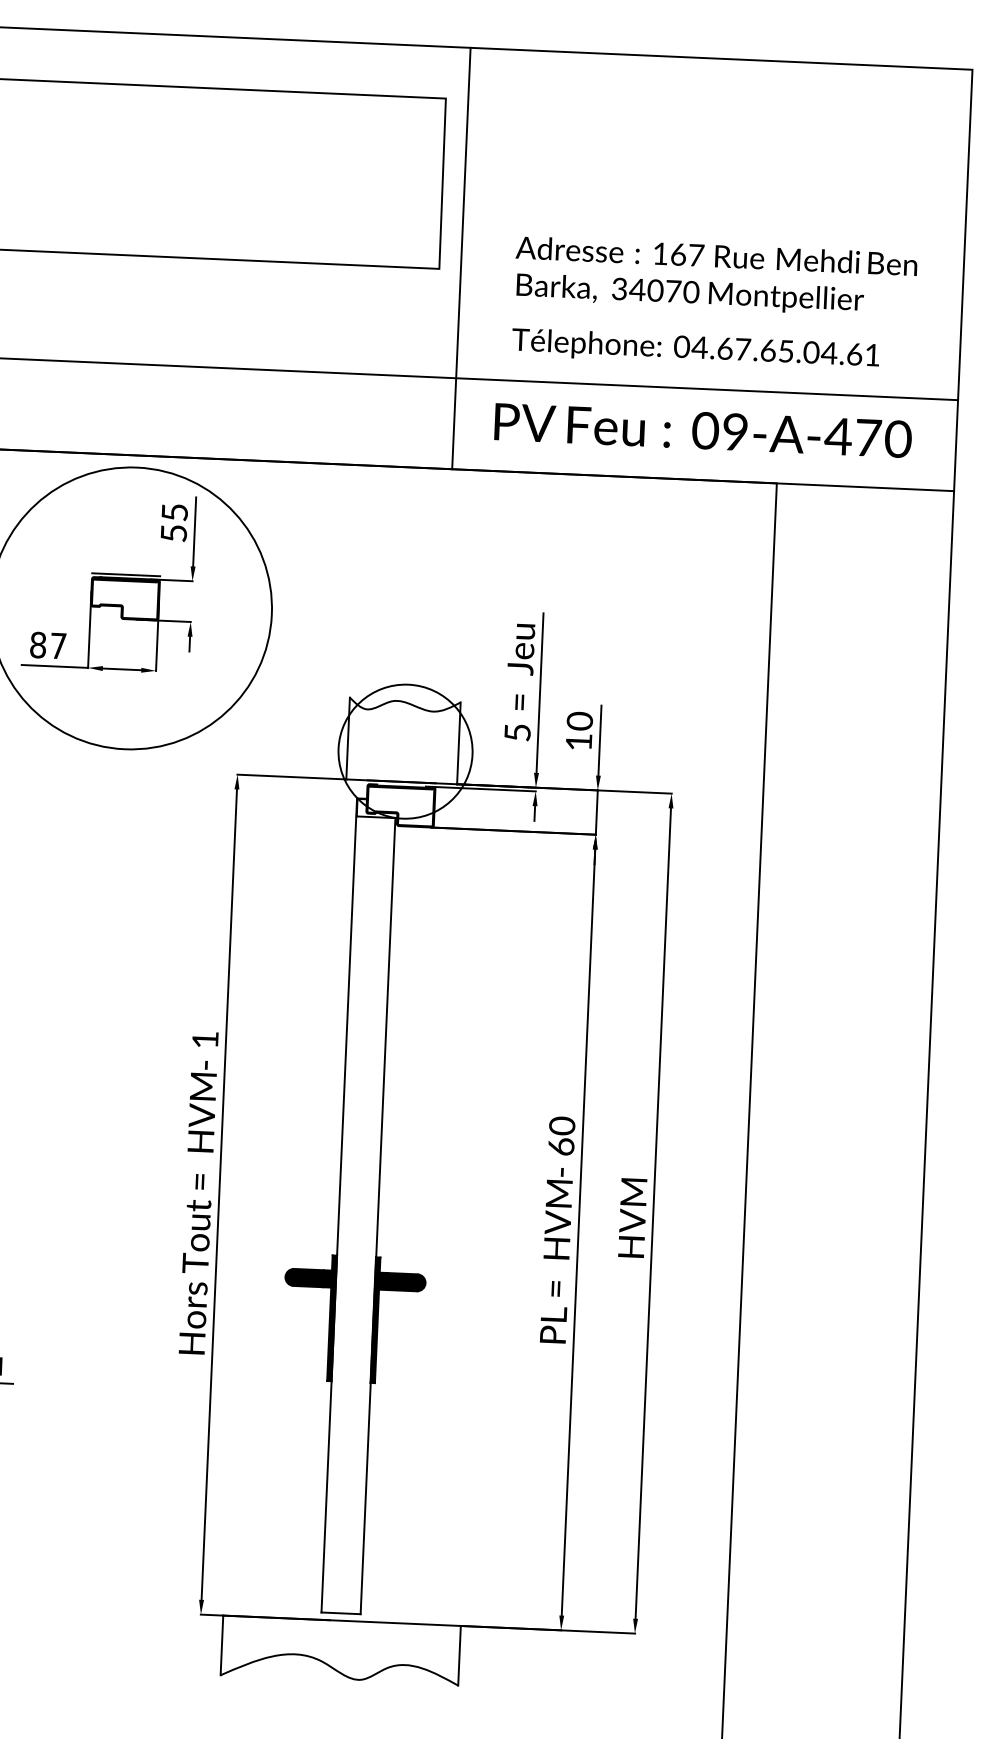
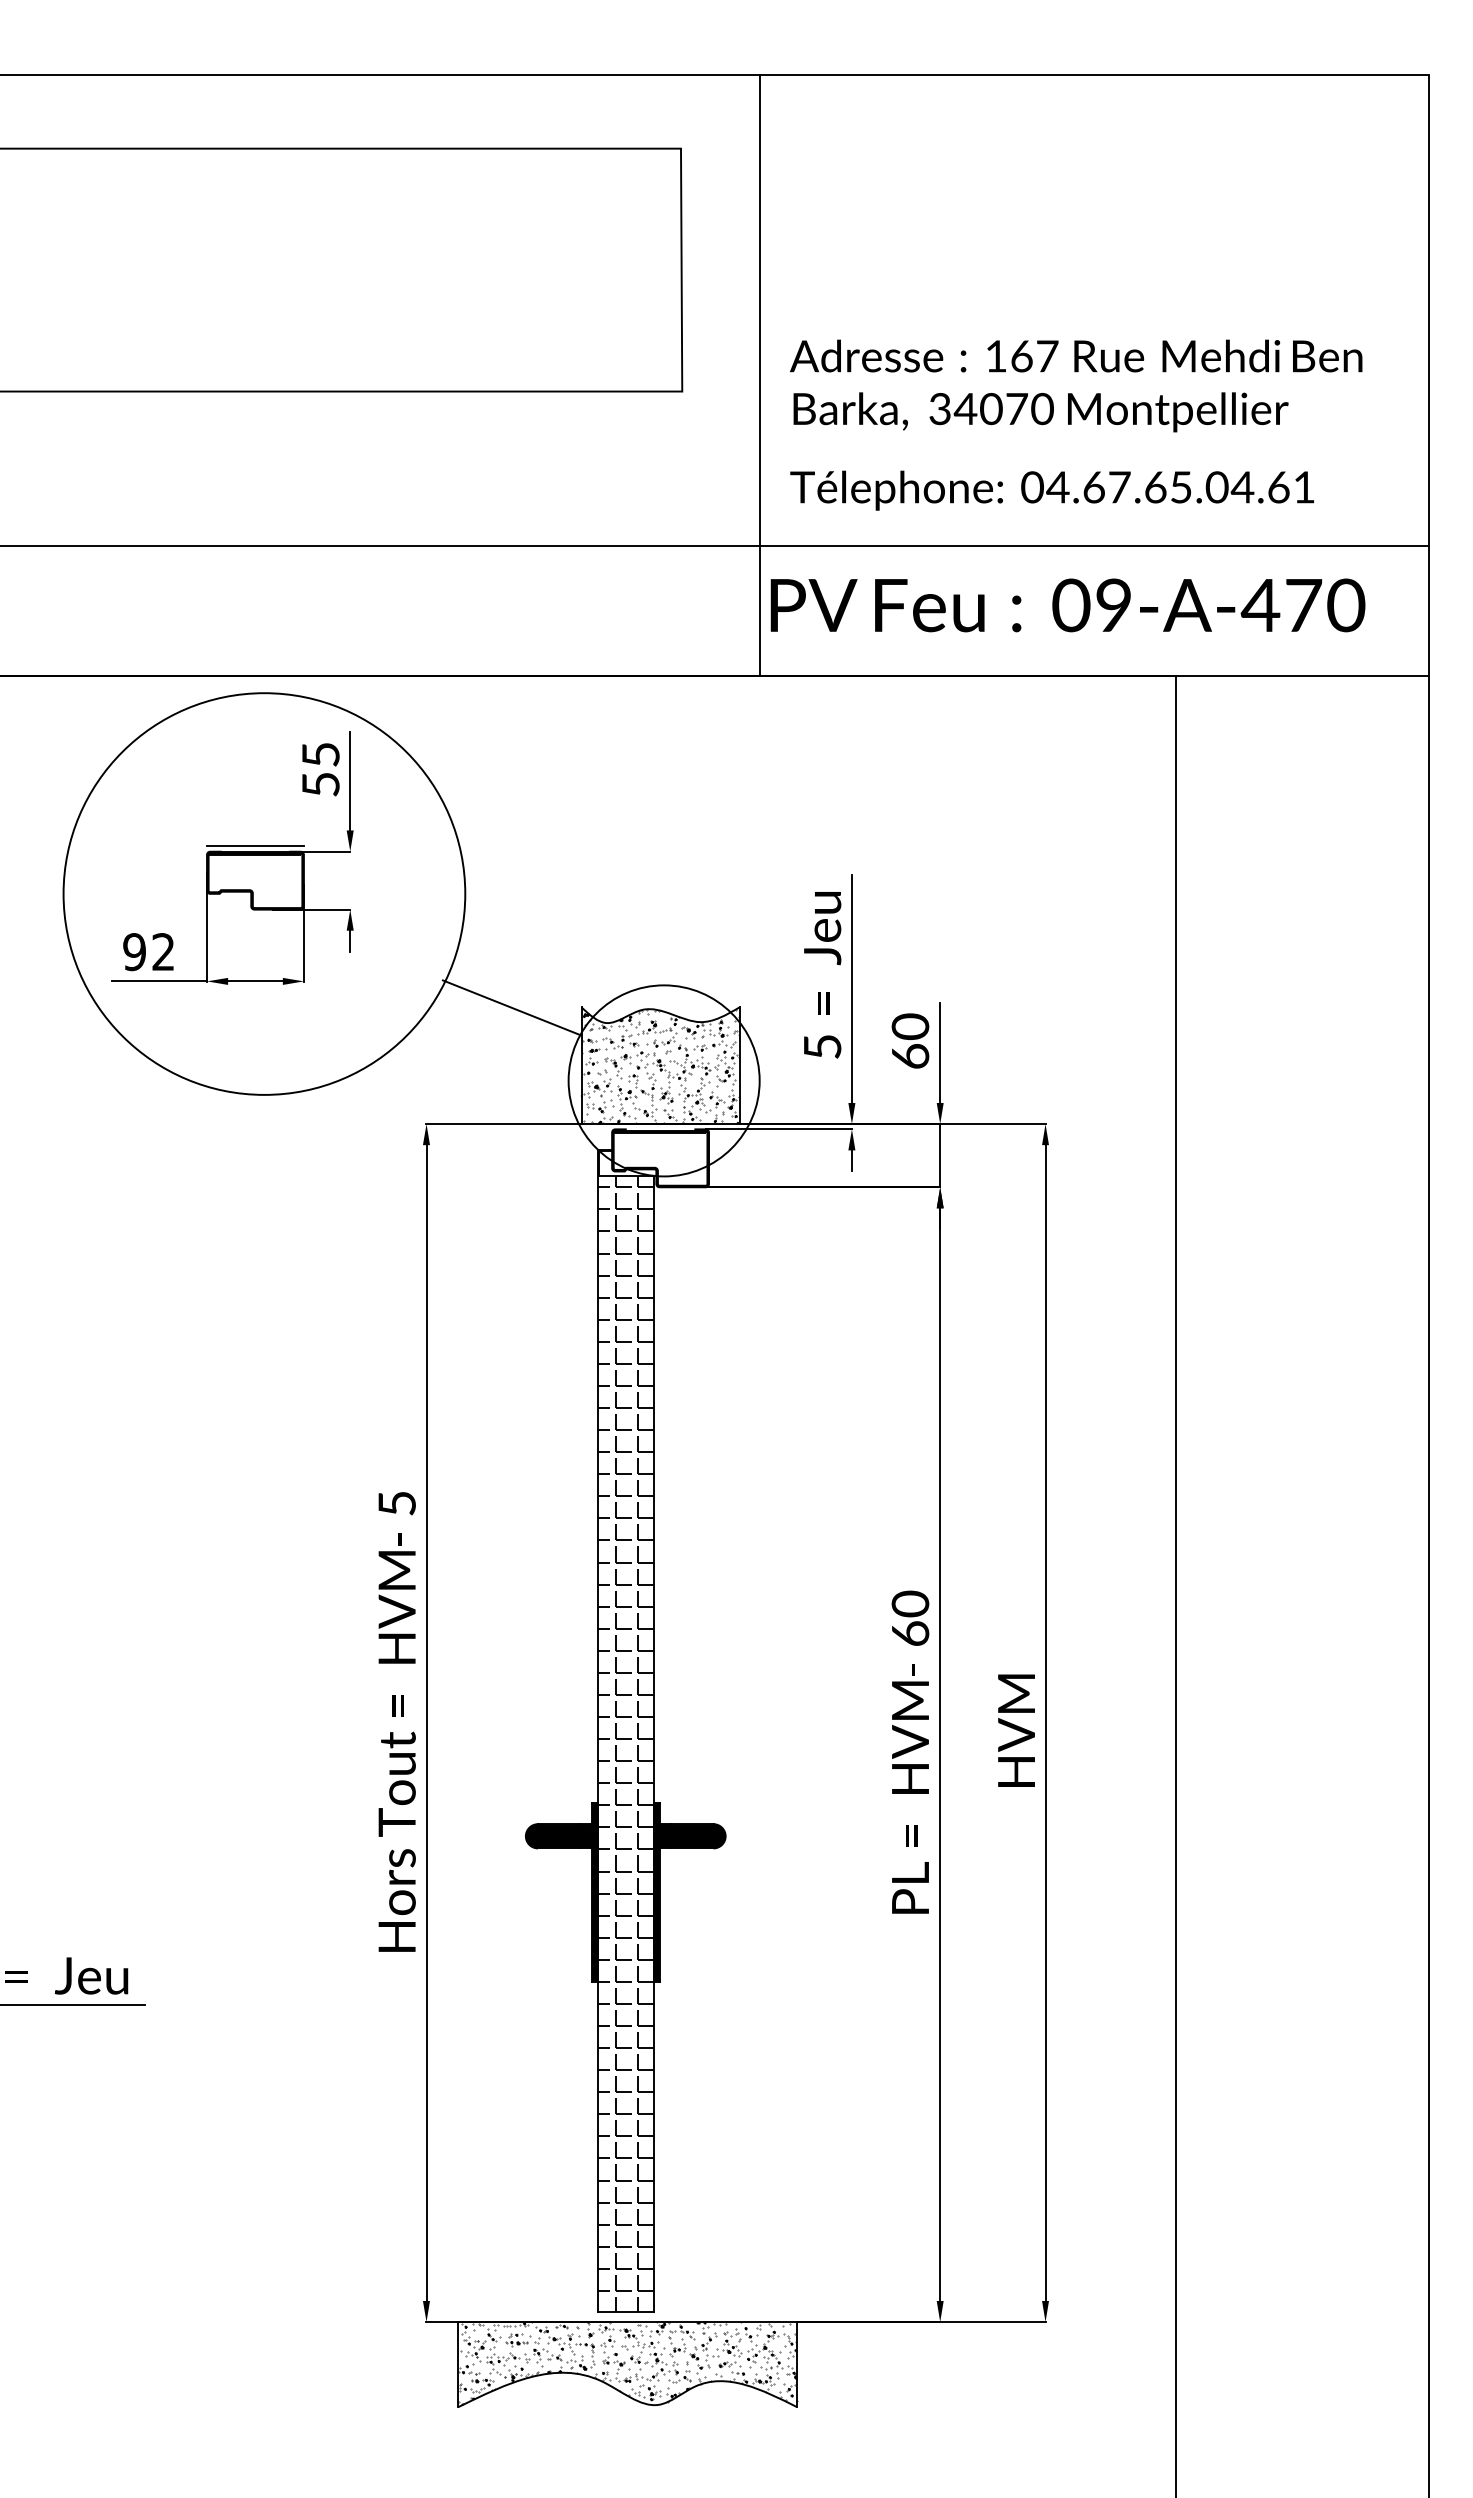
line: (461, 257) -> (759, 374), moved
text: (47, 645) -> (148, 952), 87 -> 92
line: (300, 695) -> (511, 1007), added
hatch: (403, 742) -> (660, 1067), added
text: (579, 742) -> (910, 1056), 10 -> 60
text: (204, 1039) -> (396, 1503), 1 -> 5
hatch: (358, 1215) -> (625, 1743), added
hatch: (340, 1649) -> (627, 2363), added

